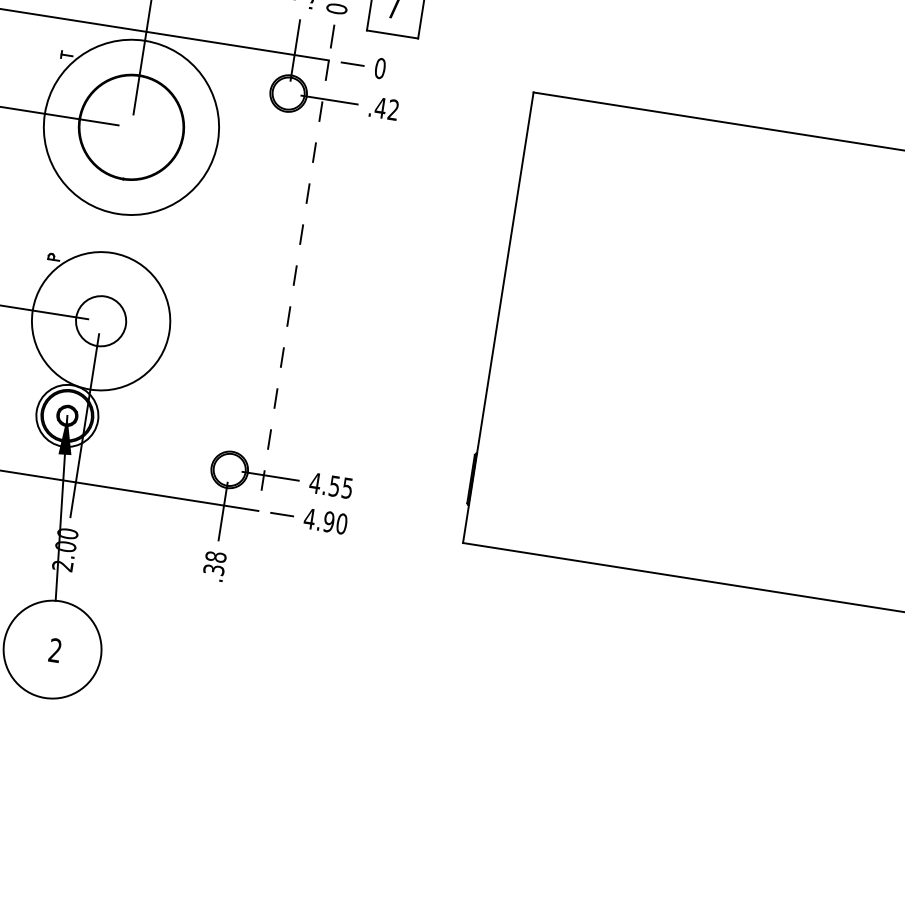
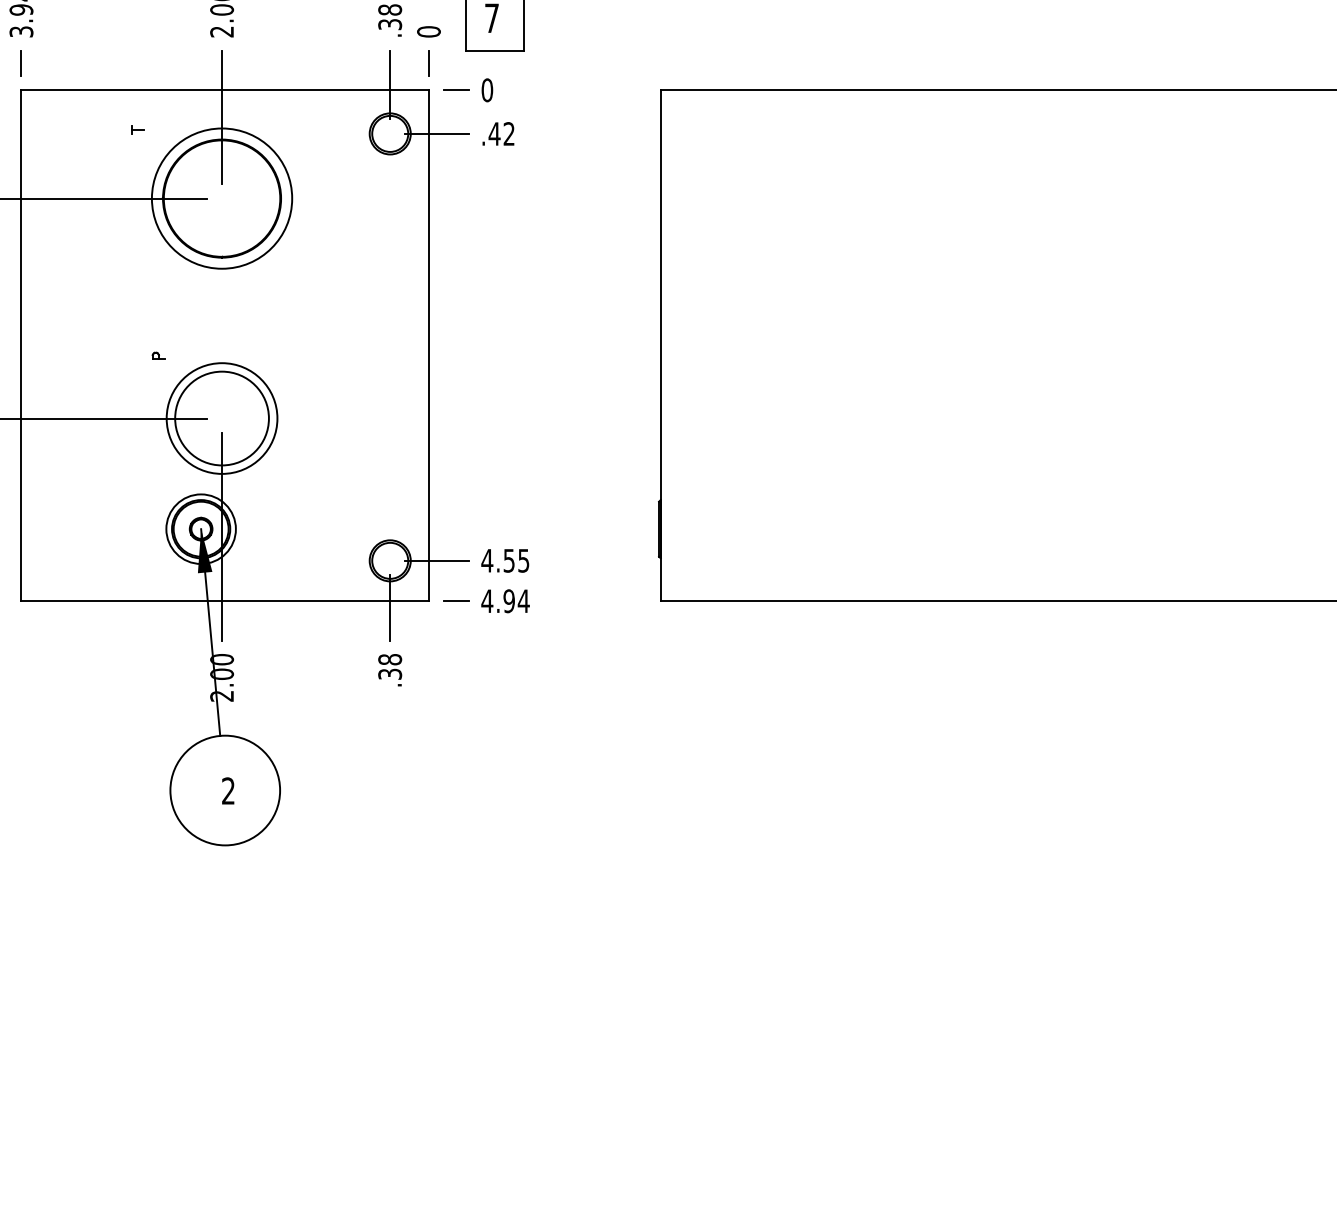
circle: (130, 127) -> (221, 198), size x0.71
line: (294, 285) -> (429, 345), dashed -> solid
circle: (100, 321) -> (221, 418), size x0.71
circle: (100, 321) -> (221, 418), size x1.67
text: (341, 524) -> (523, 601), 4.90 -> 4.94

